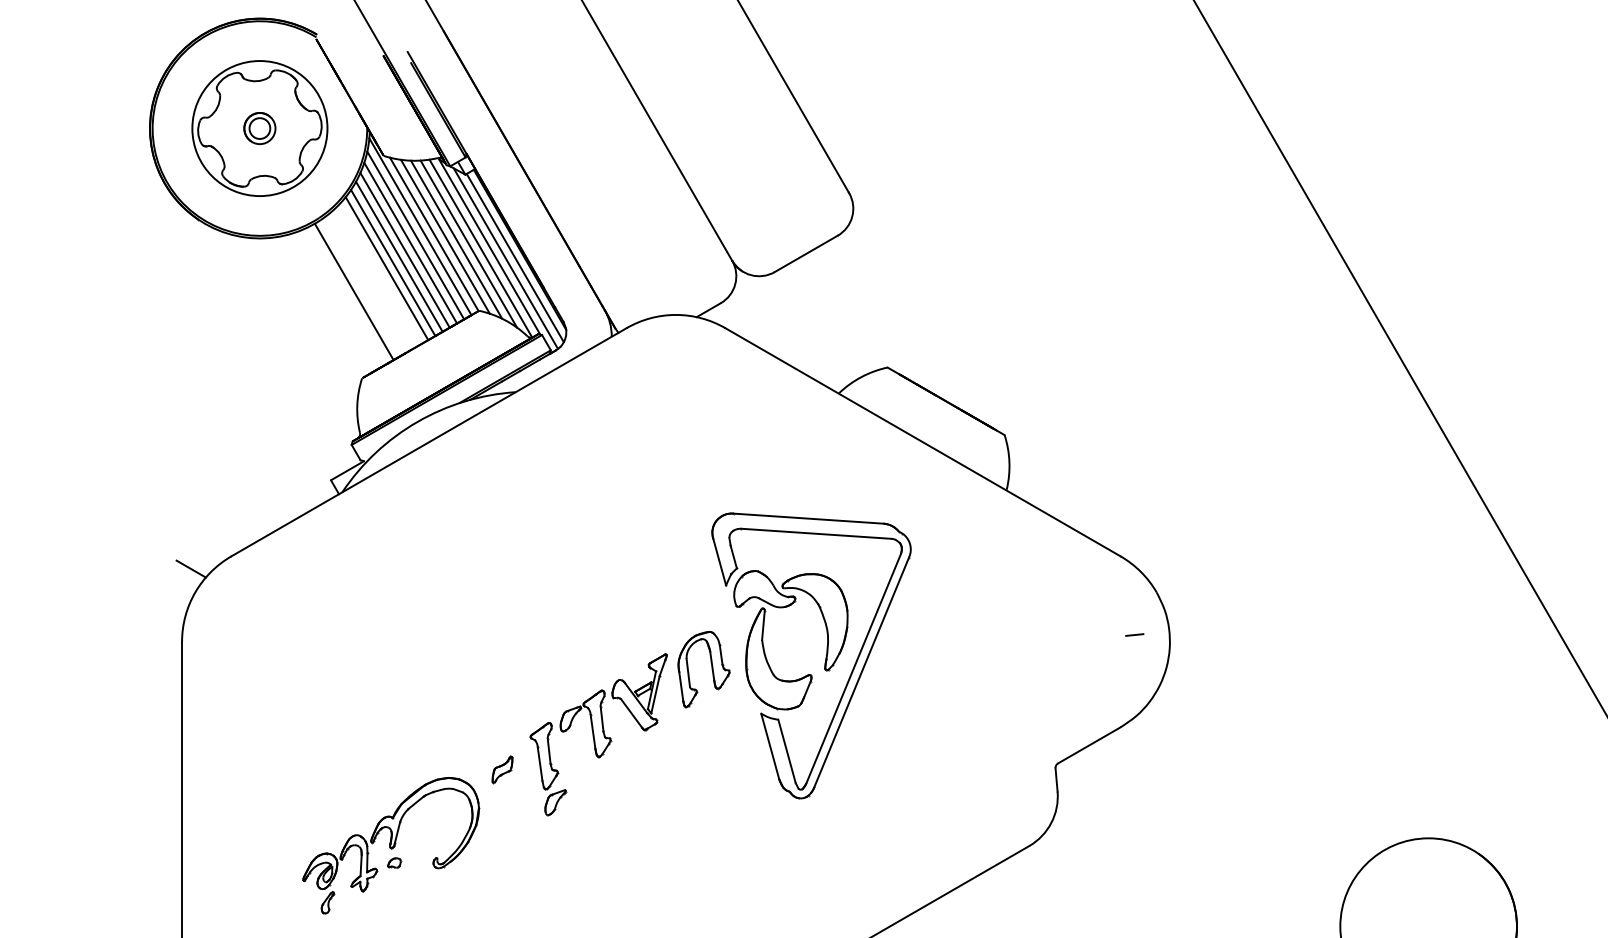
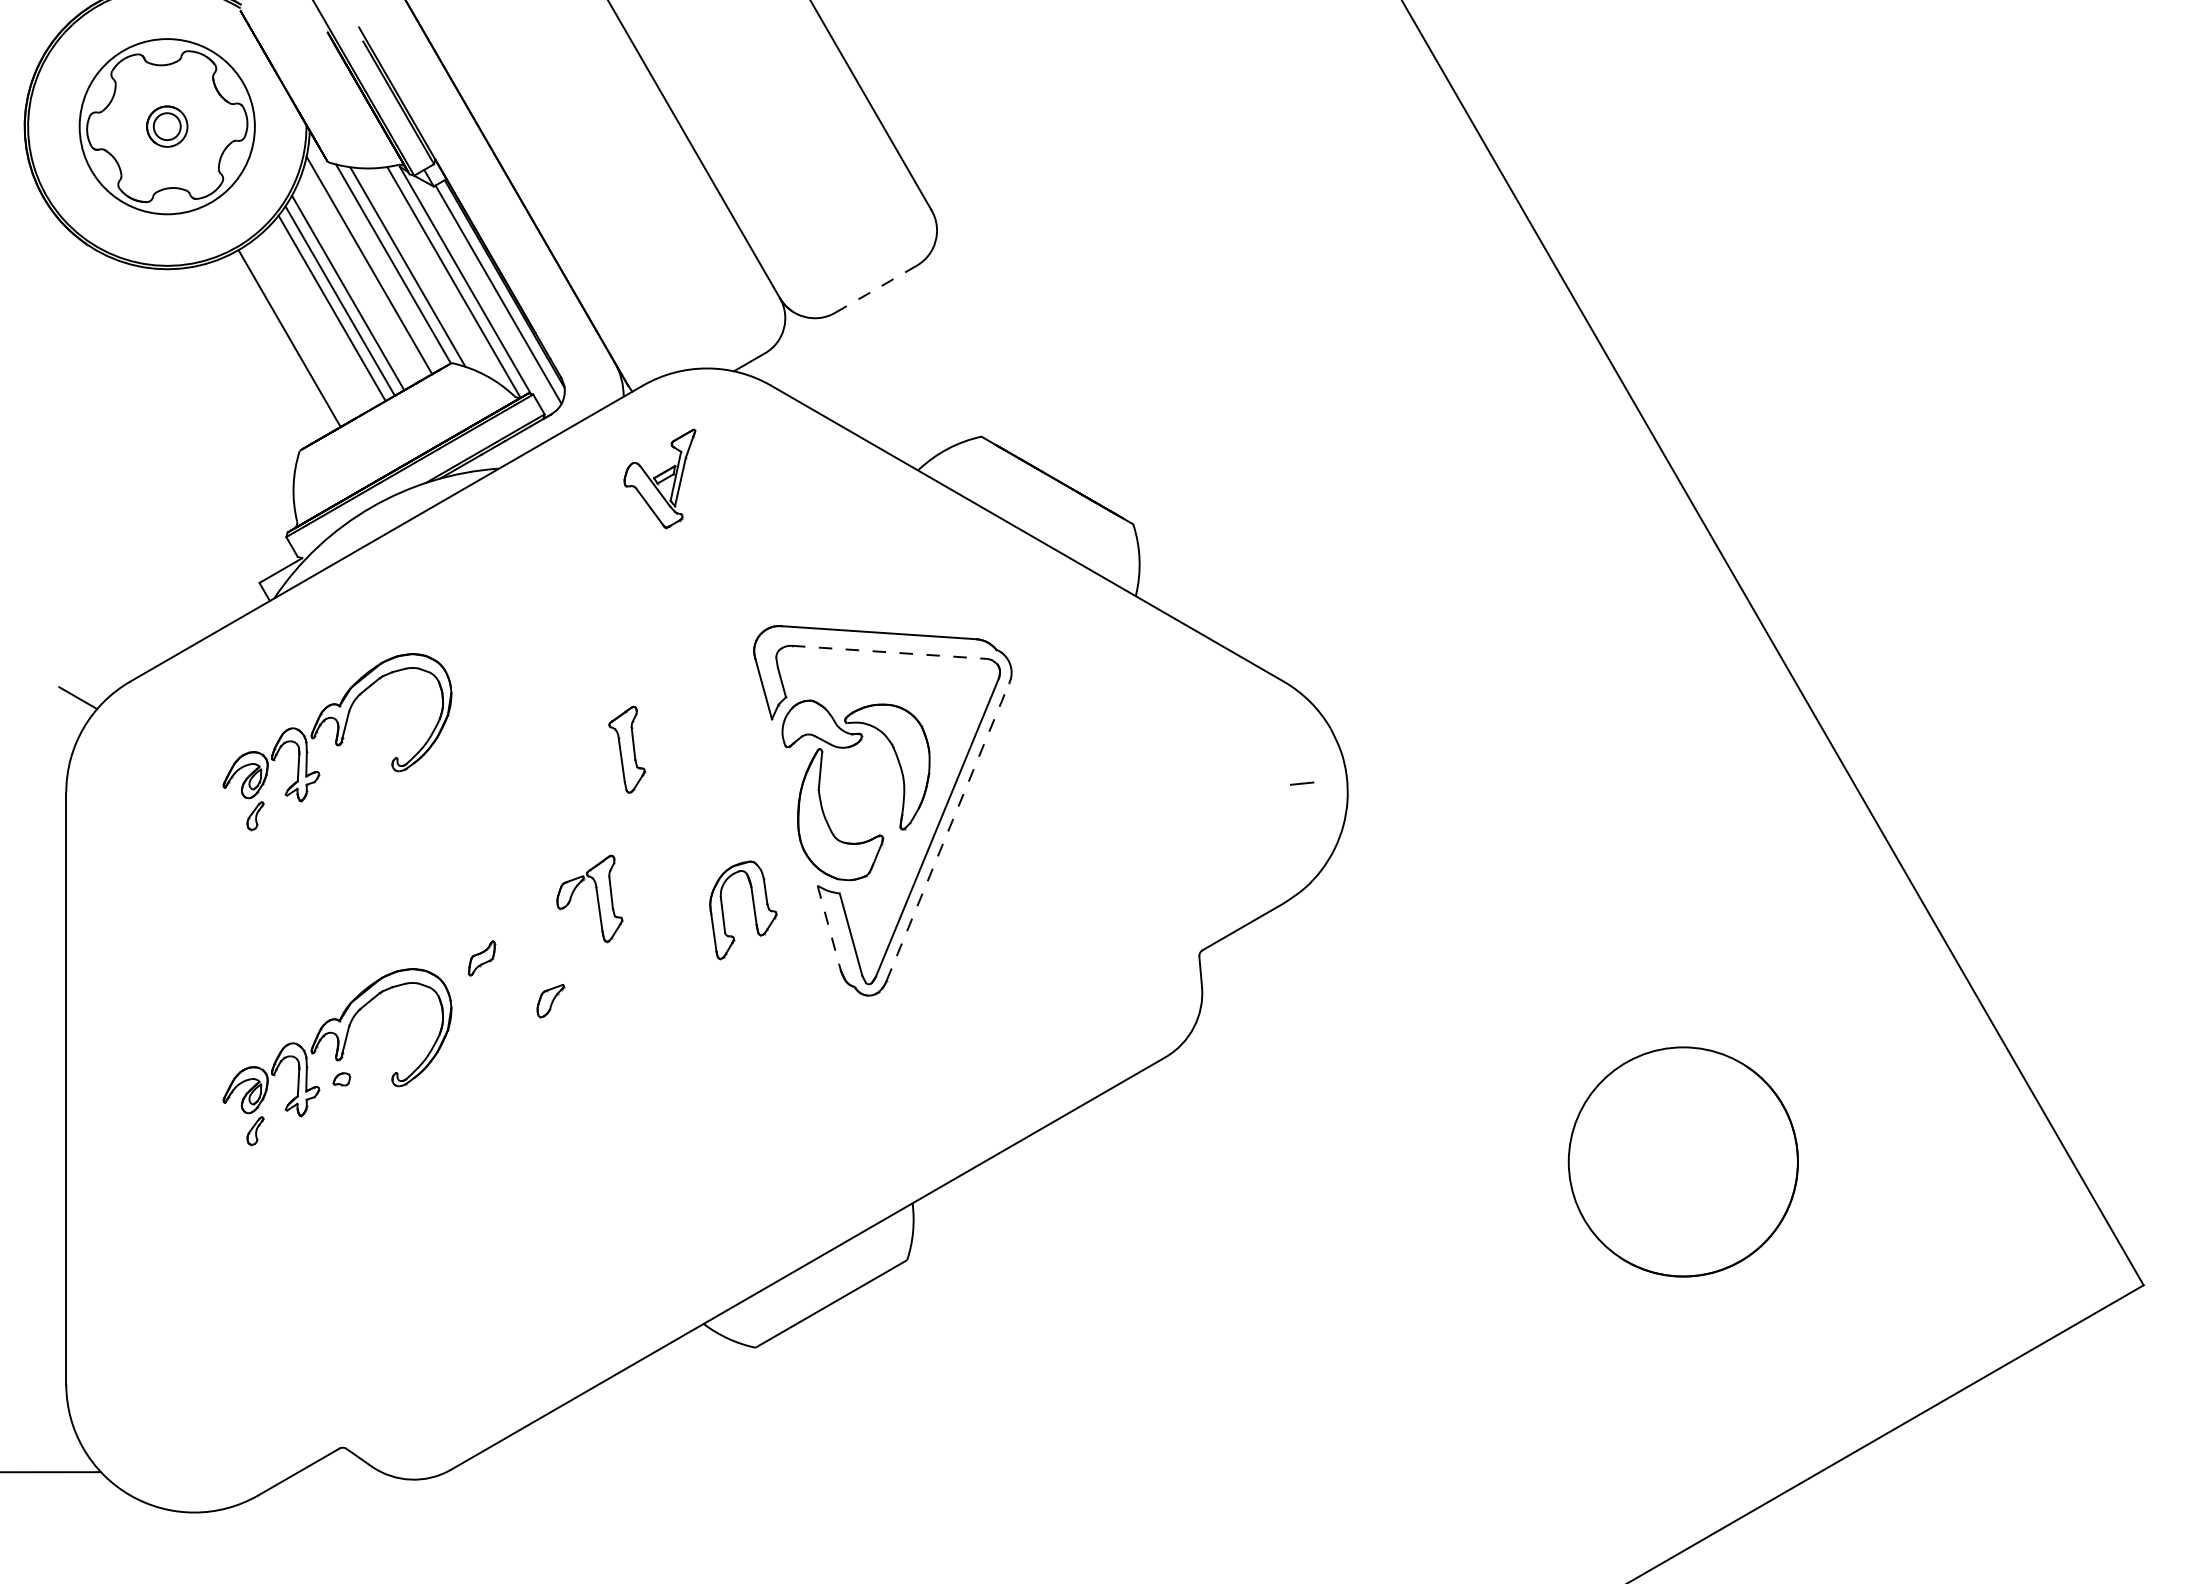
line: (420, 226) -> (375, 253), removed
line: (456, 239) -> (422, 270), removed
line: (410, 243) -> (362, 275), removed
line: (468, 244) -> (437, 276), removed
line: (405, 250) -> (355, 284), removed
line: (805, 254) -> (875, 289), solid -> dashed
line: (505, 258) -> (485, 295), removed
line: (816, 533) -> (889, 652), solid -> dashed
part: (391, 603) -> (337, 742), added
part: (711, 669) -> (753, 910), moved
line: (861, 672) -> (947, 832), solid -> dashed
part: (639, 691) -> (659, 478), moved
line: (770, 746) -> (829, 928), solid -> dashed
part: (544, 755) -> (627, 749), moved

